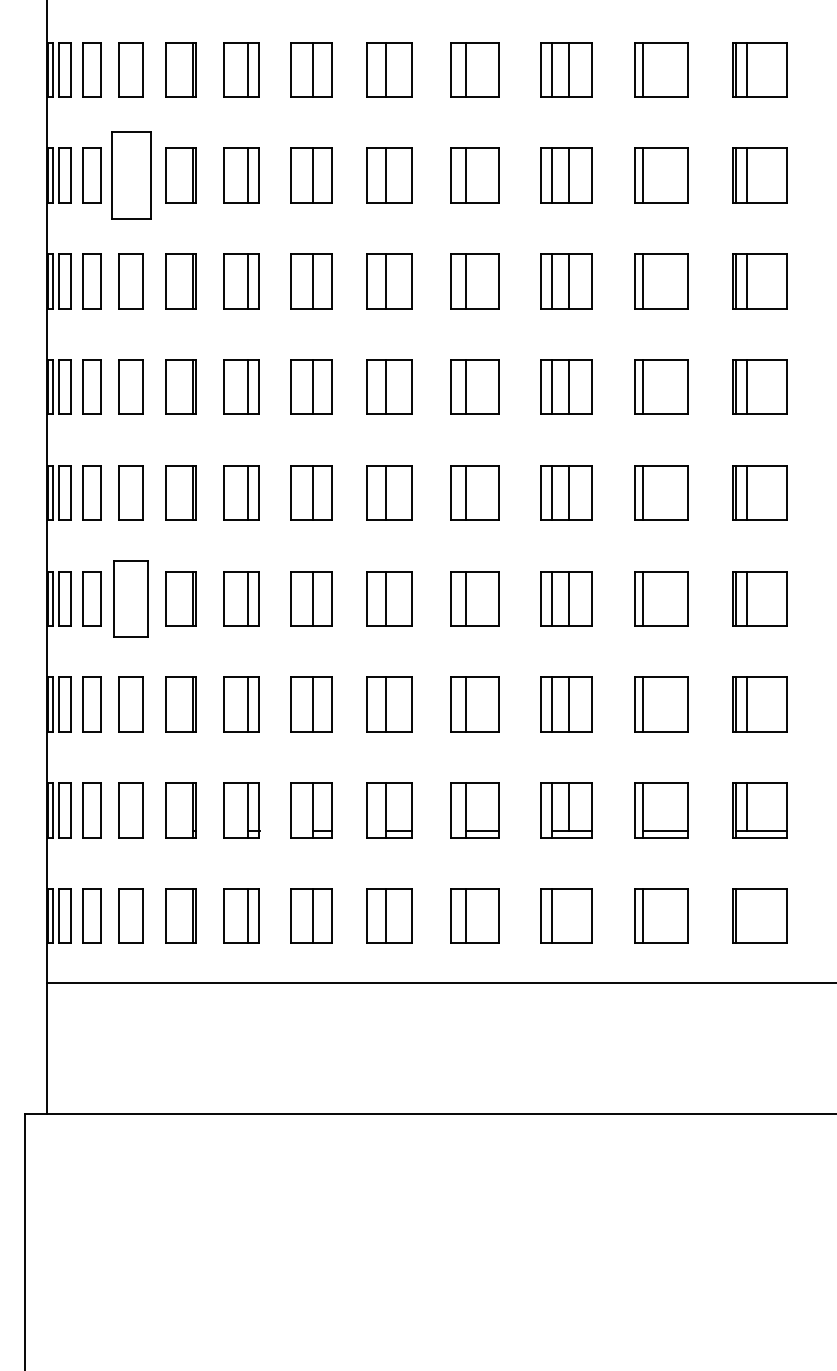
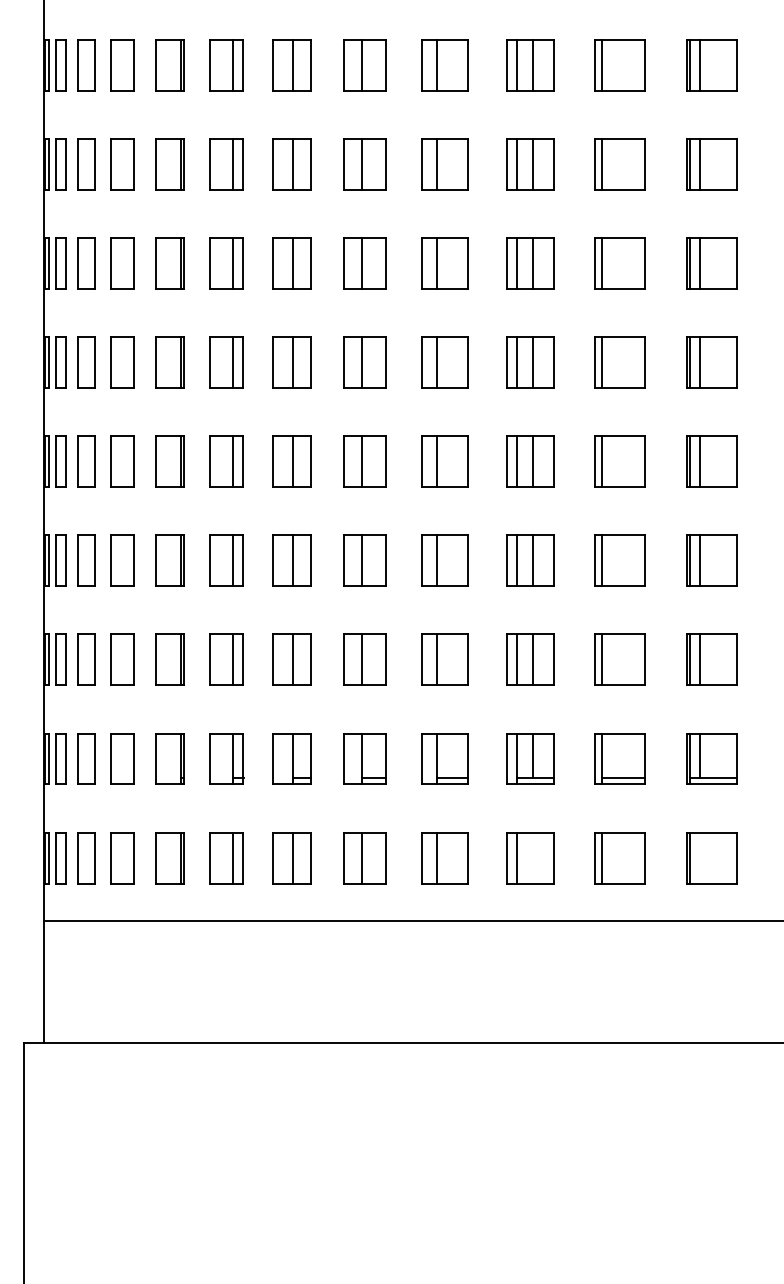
part: (130, 175) -> (122, 164), size x0.62
part: (130, 598) -> (122, 560), size x0.71

